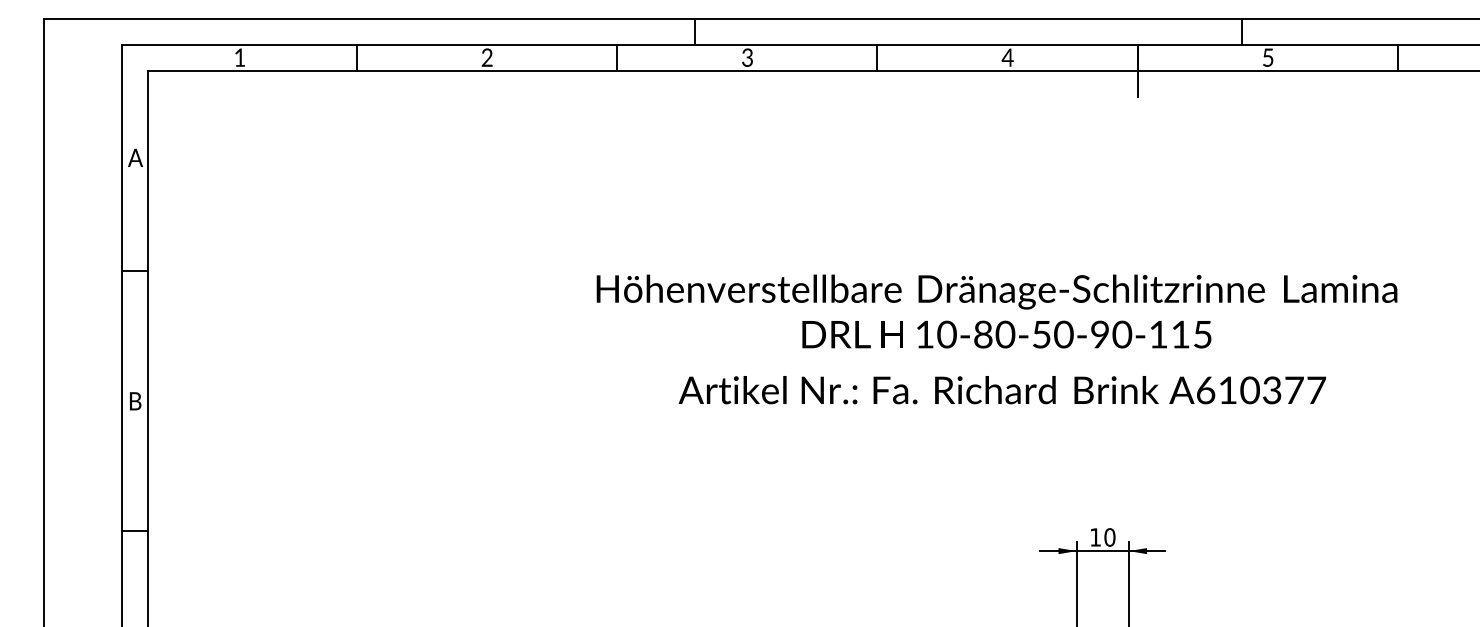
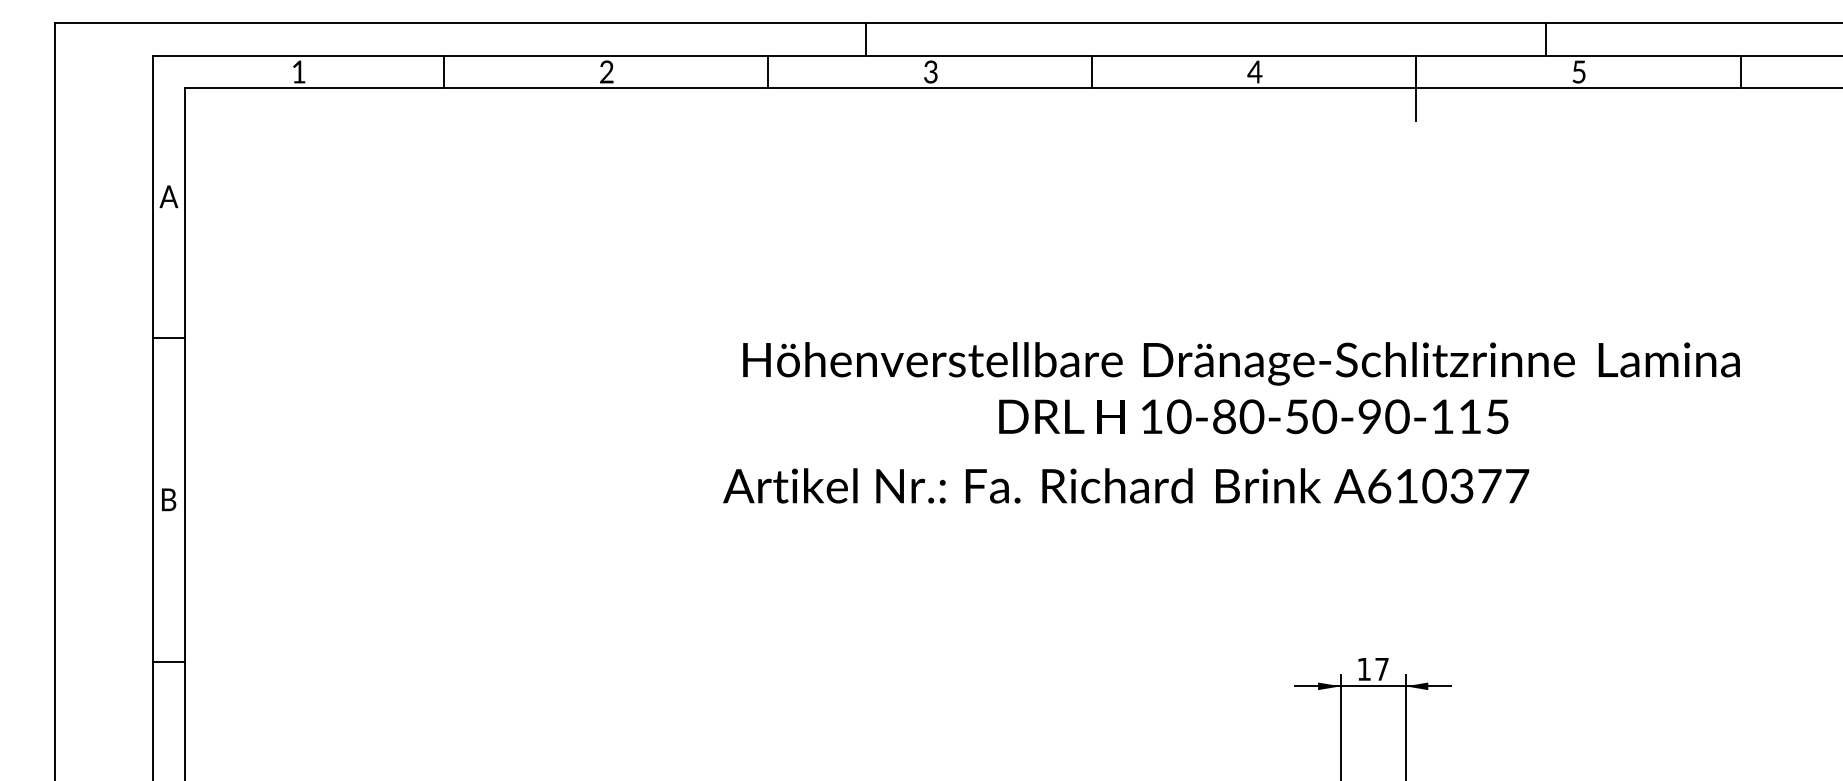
text: (1002, 389) -> (1126, 485), moved
text: (1110, 536) -> (1382, 668), 10 -> 17

